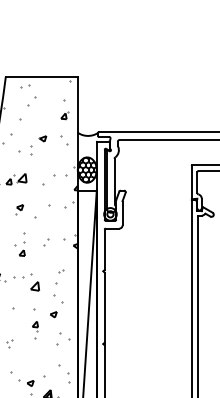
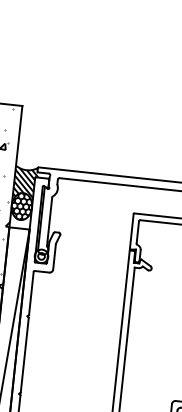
hatch: (88, 149) -> (25, 184), added

